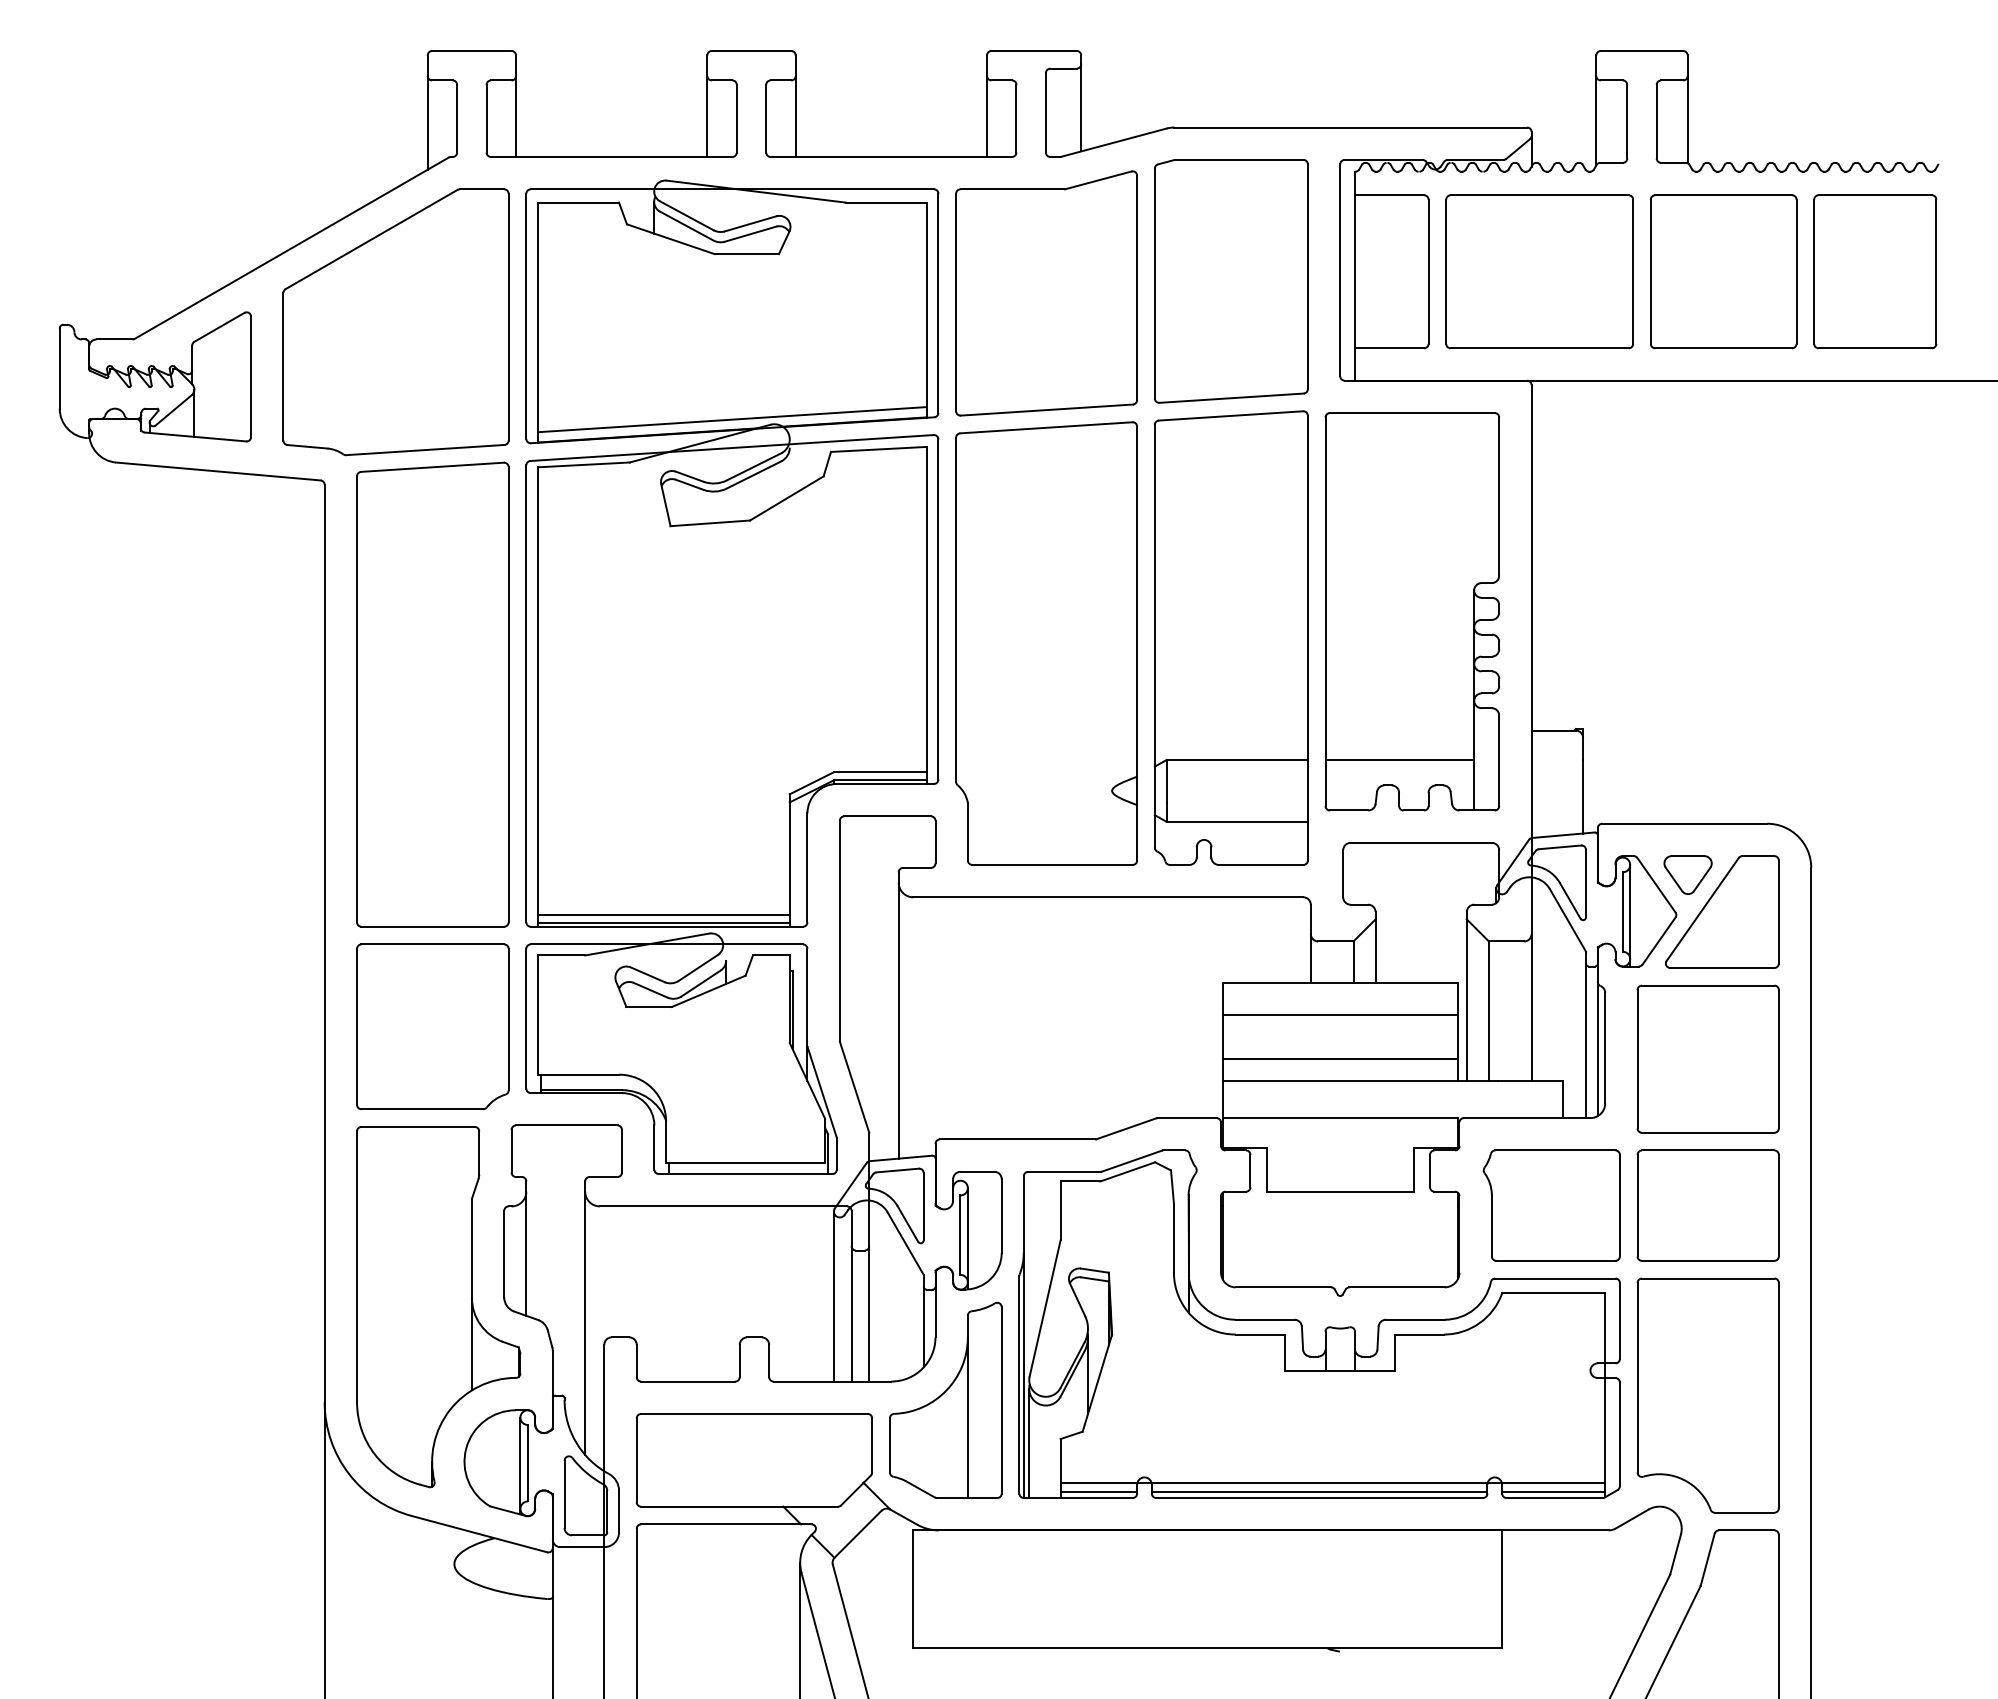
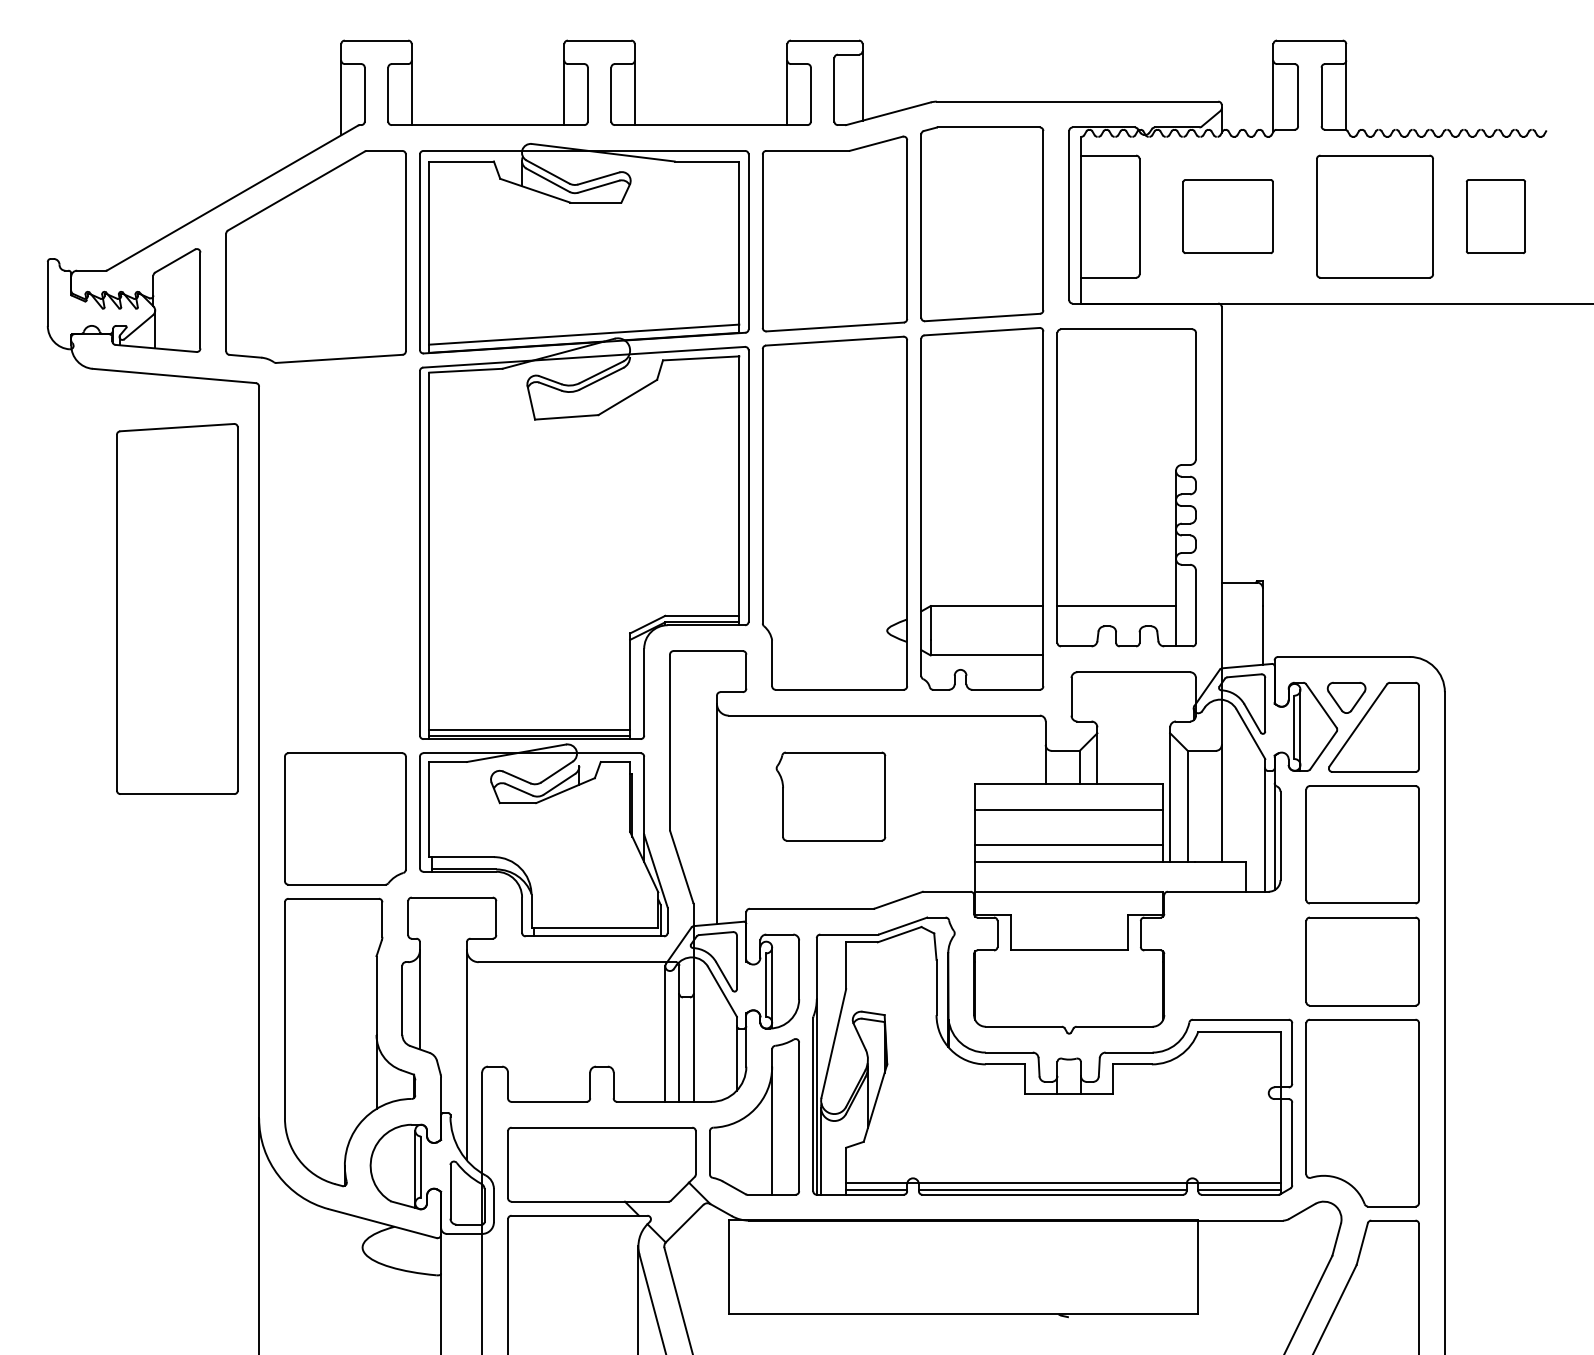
part: (1538, 271) -> (1227, 216), size x0.6
part: (1874, 271) -> (1495, 216), size x0.6
part: (432, 694) -> (177, 608), moved
part: (1551, 1205) -> (830, 796), moved

